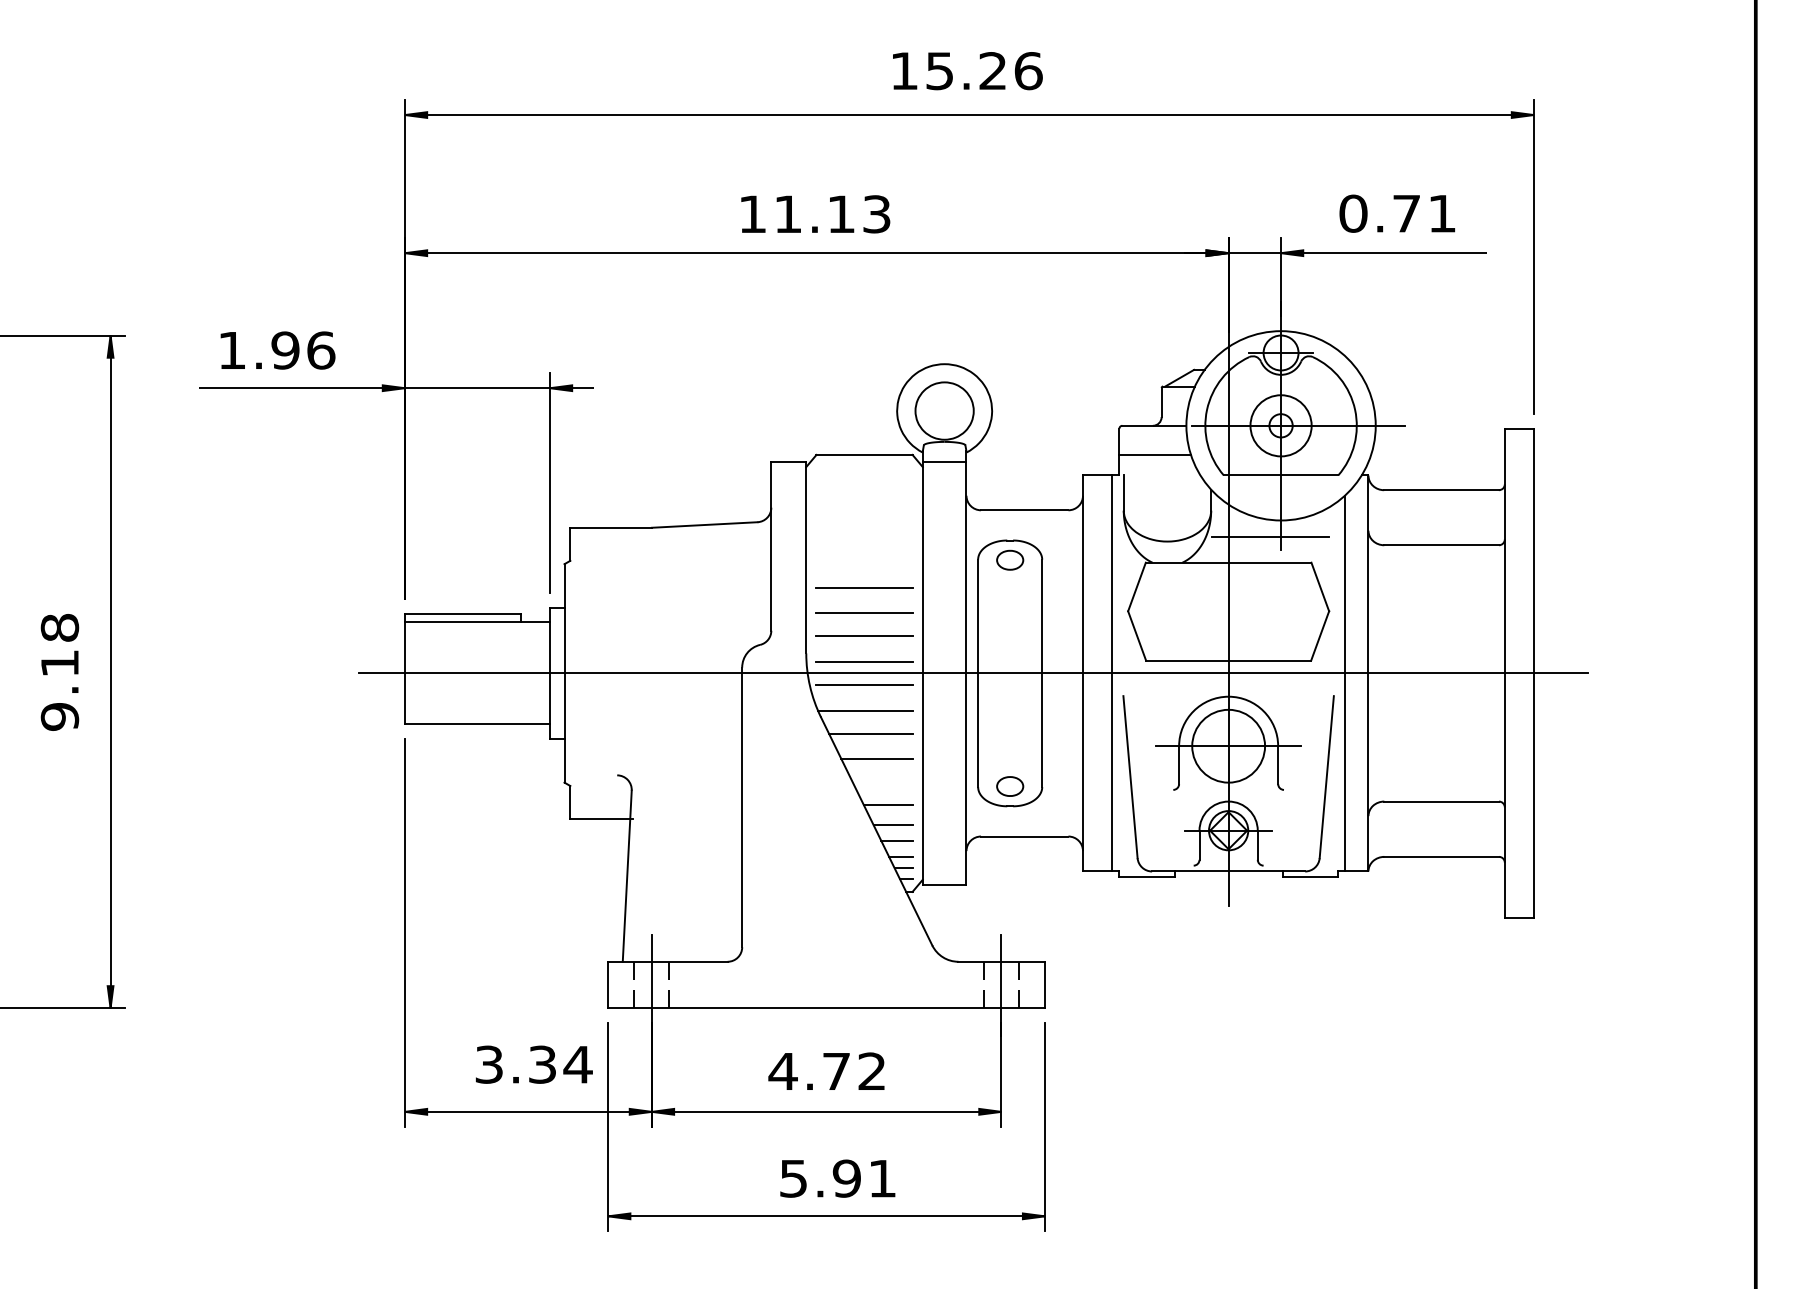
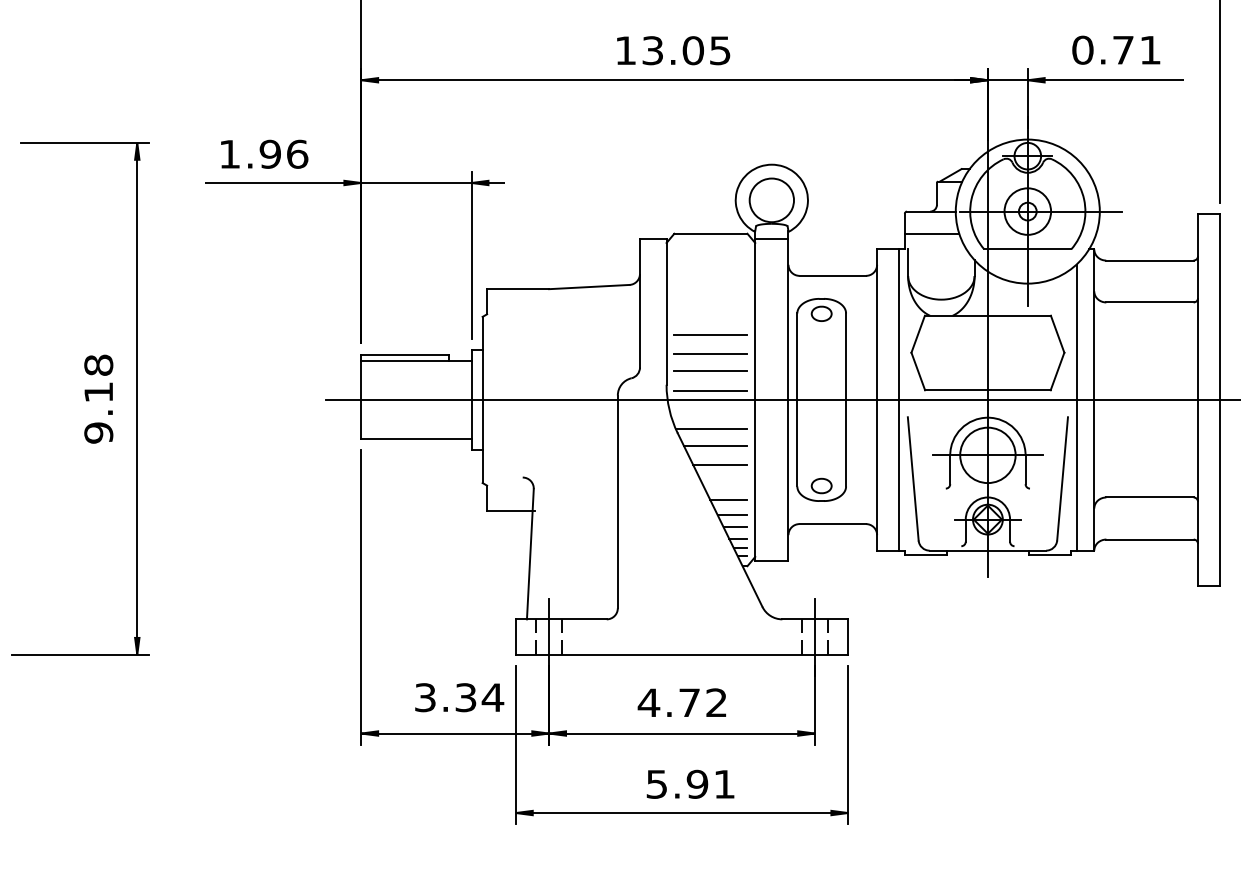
text: (832, 214) -> (686, 50), 11.13 -> 13.05
line: (1270, 536) -> (1019, 295), removed
line: (864, 685) -> (710, 409), removed

